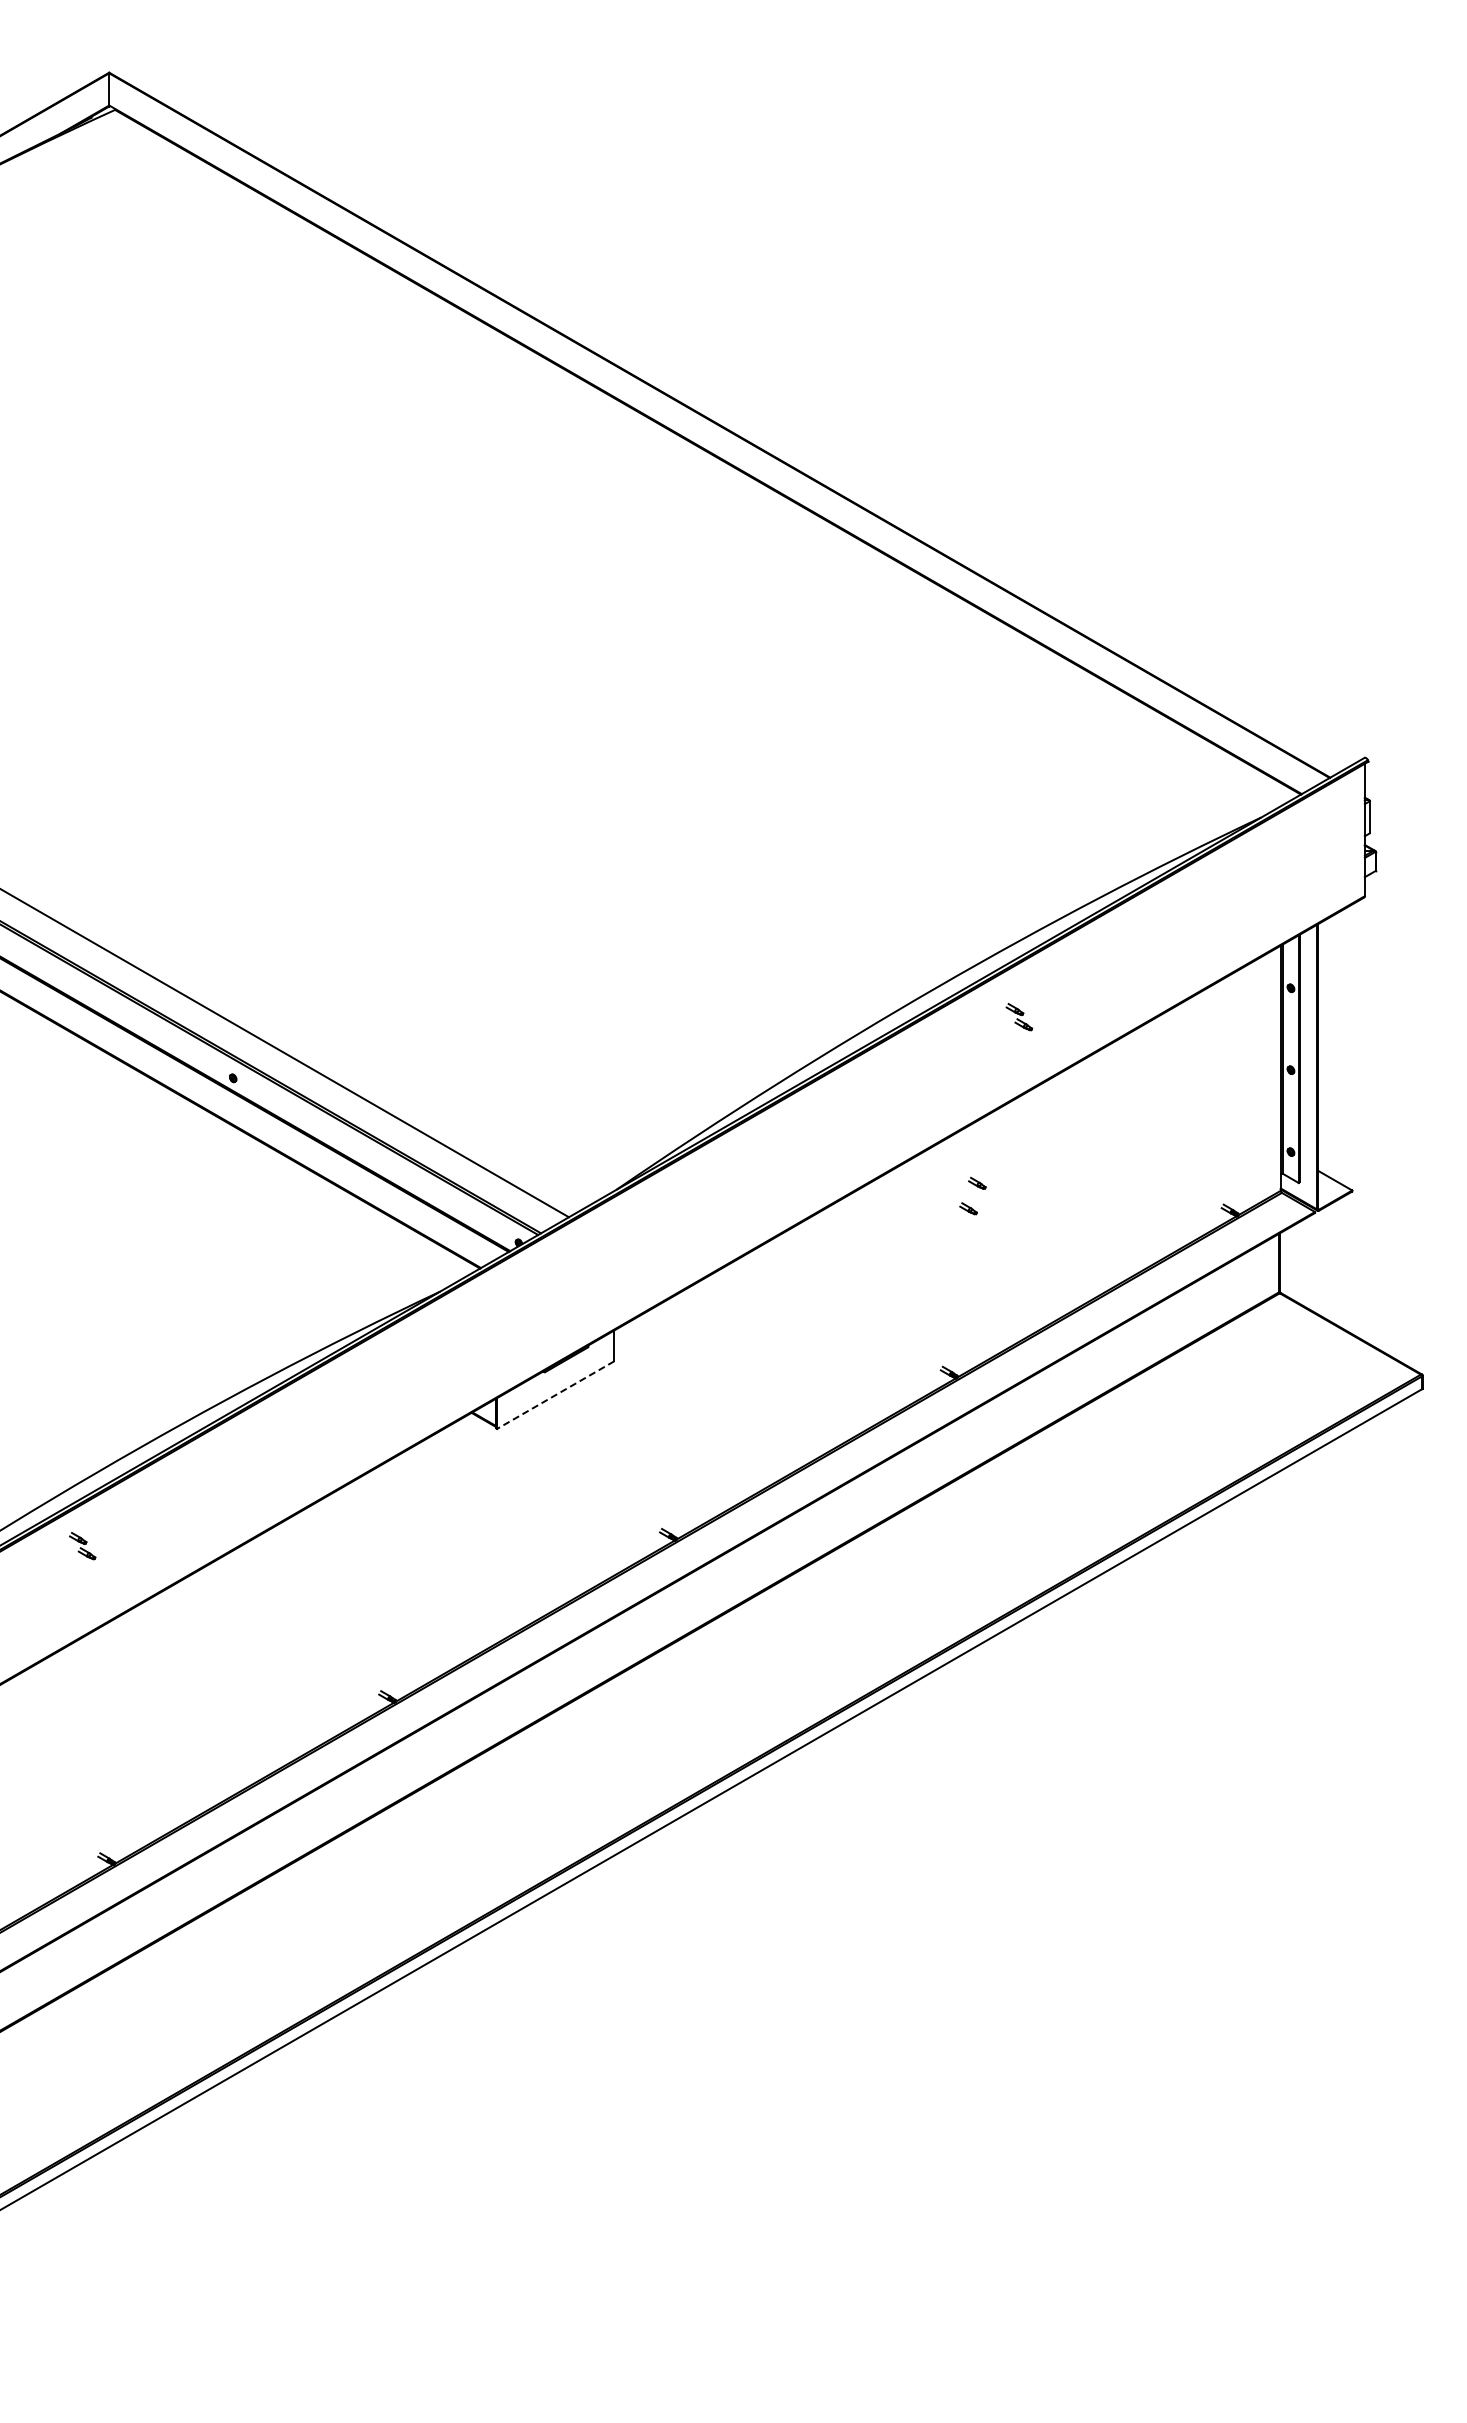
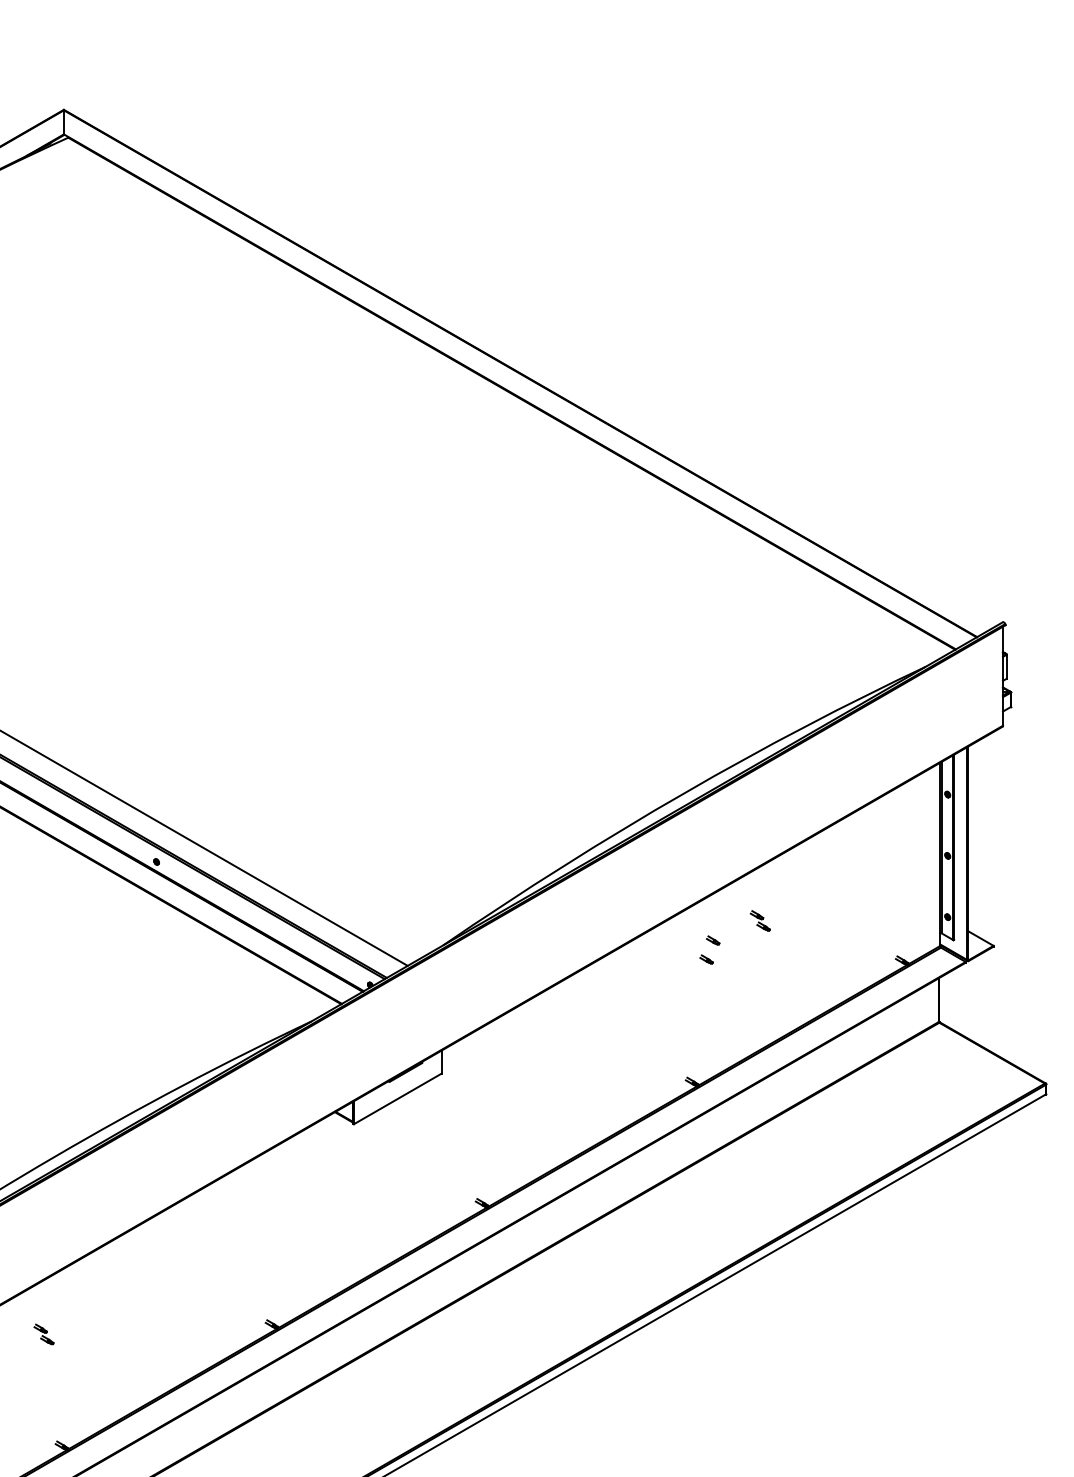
part: (1019, 1017) -> (760, 921), moved
line: (555, 1395) -> (397, 1099), dashed -> solid
part: (82, 1546) -> (43, 1334), moved

